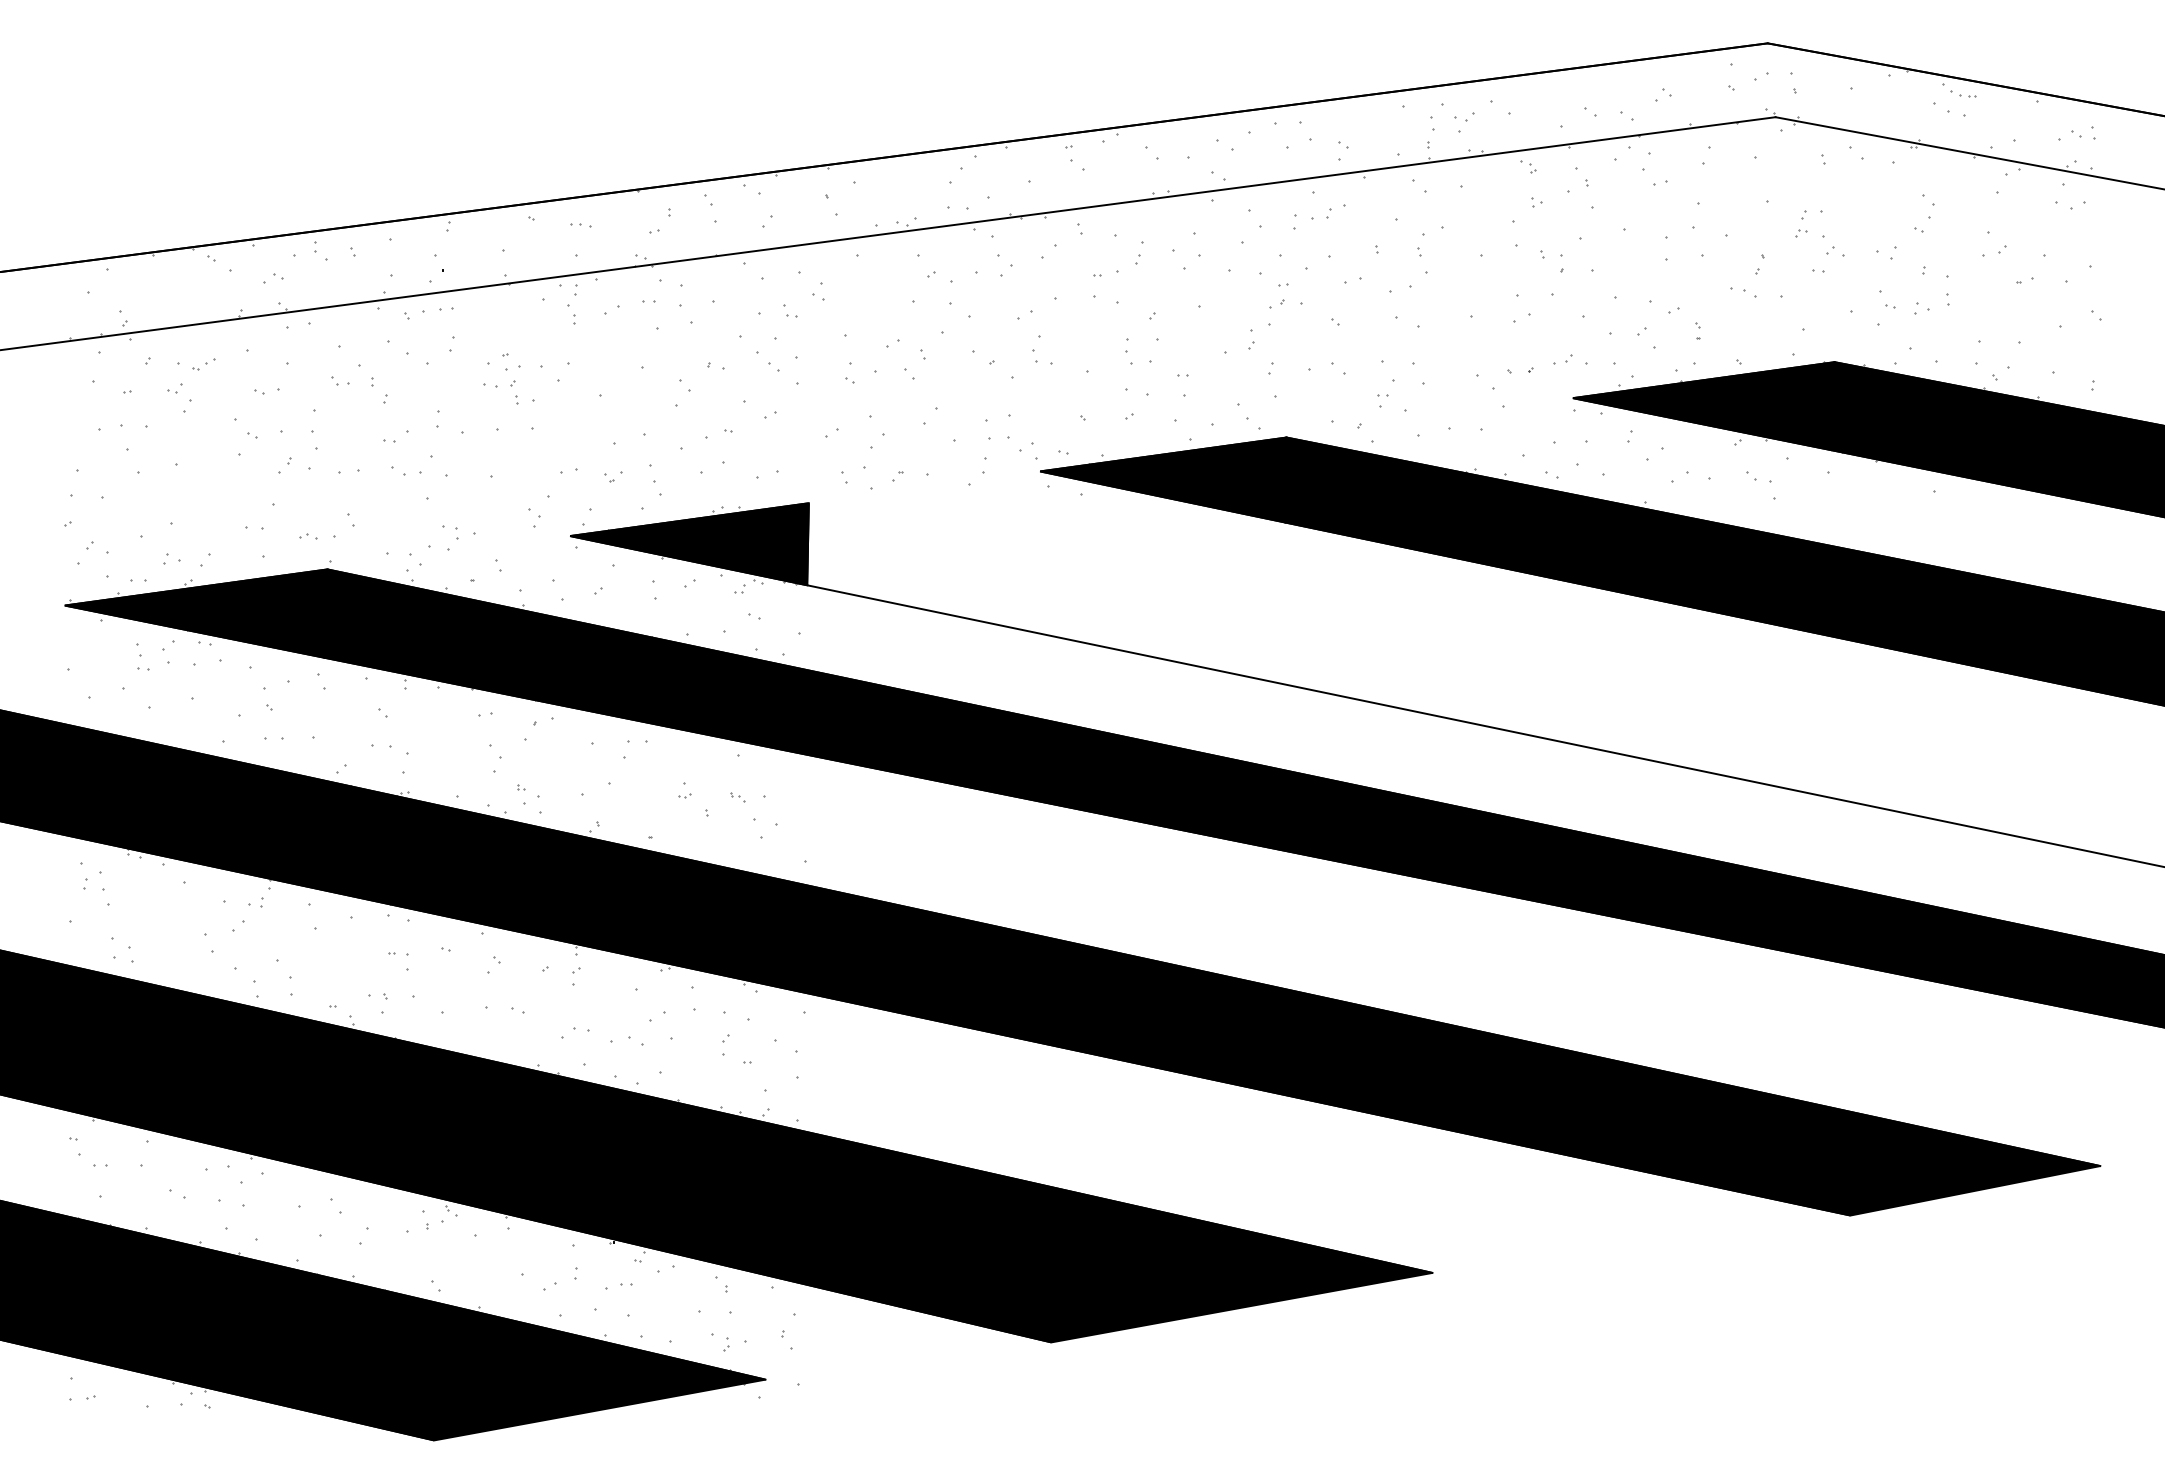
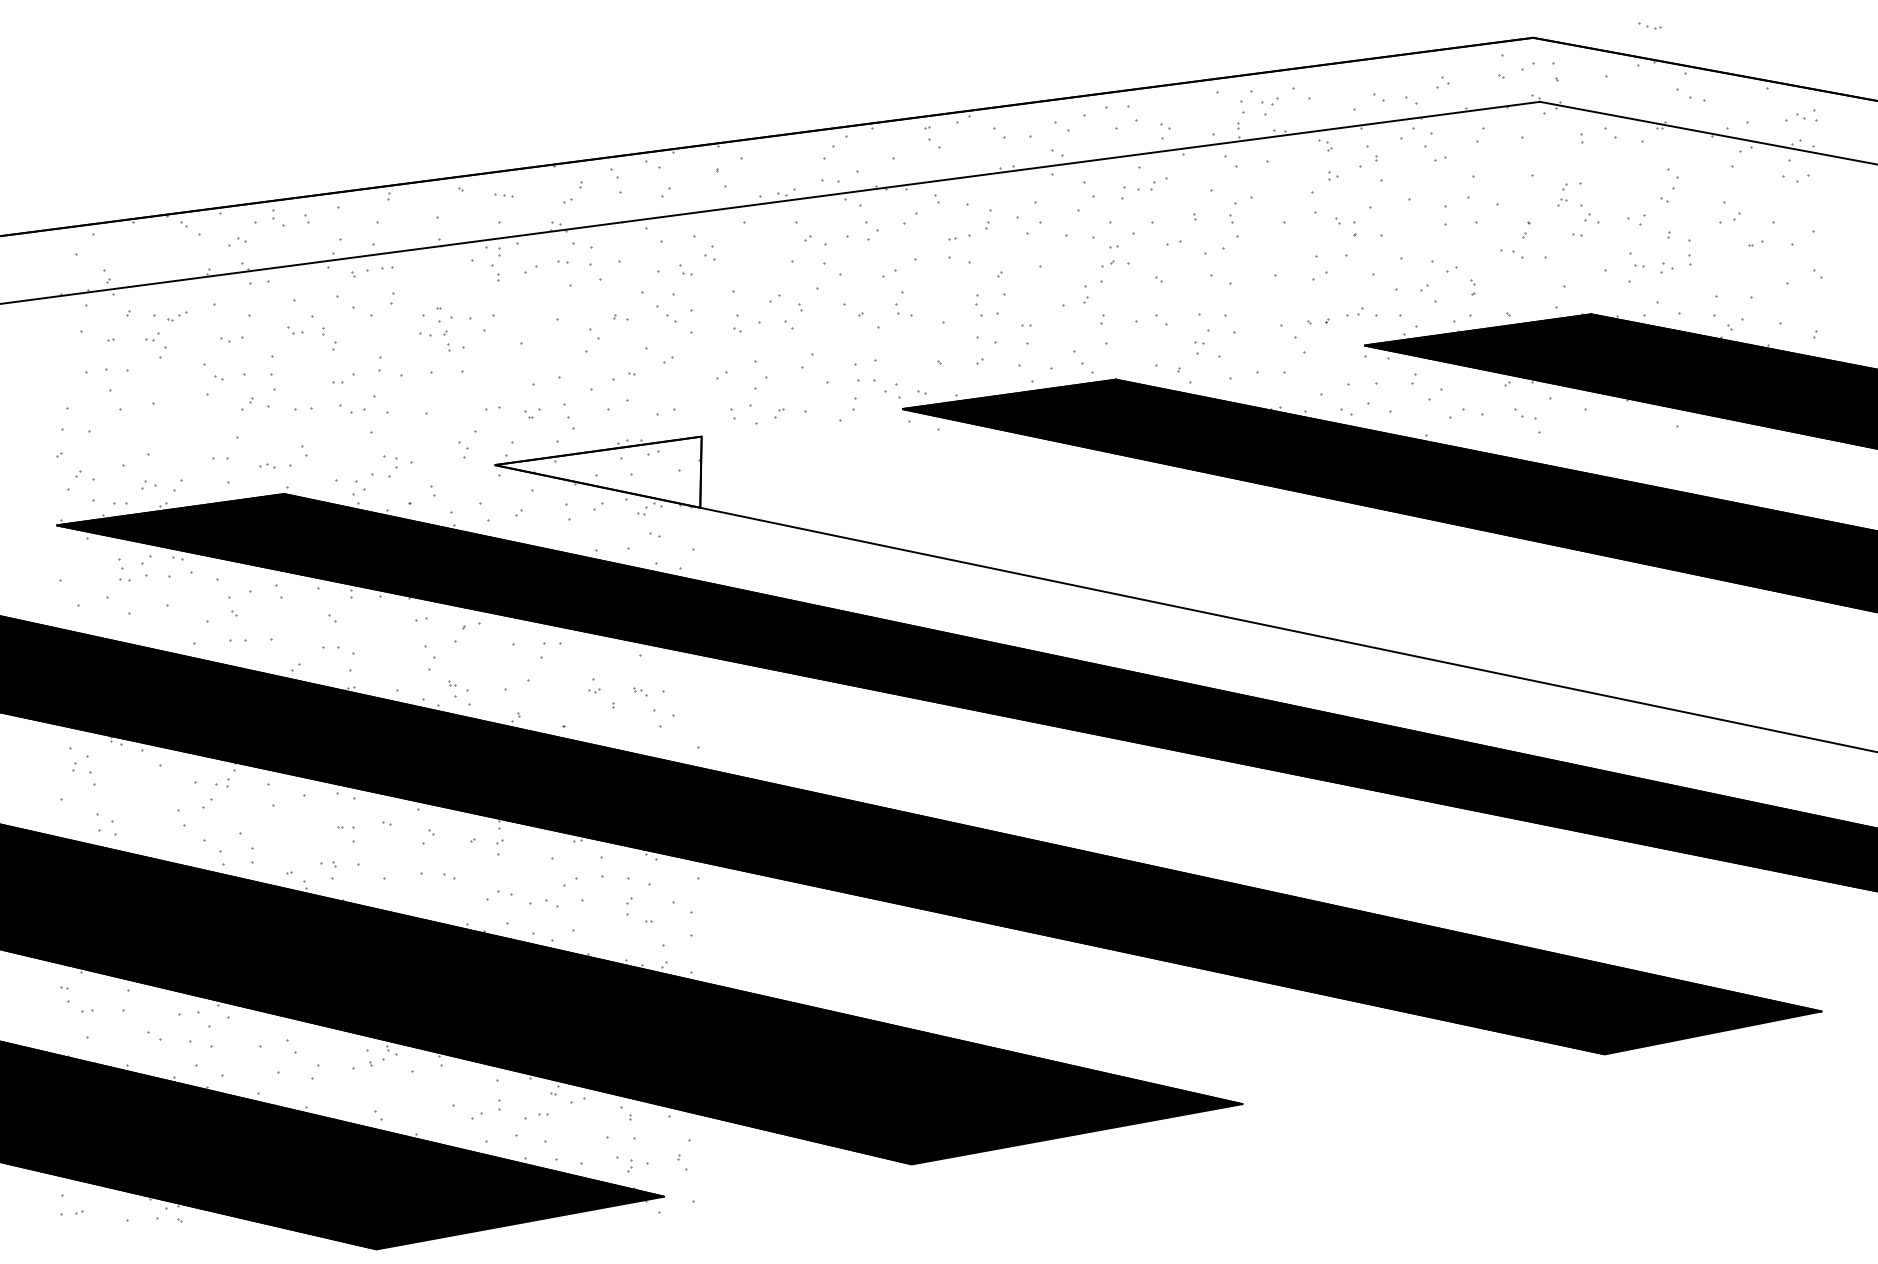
part: (1962, 93) -> (1649, 25), moved
fill: (688, 543) -> (597, 471), removed

